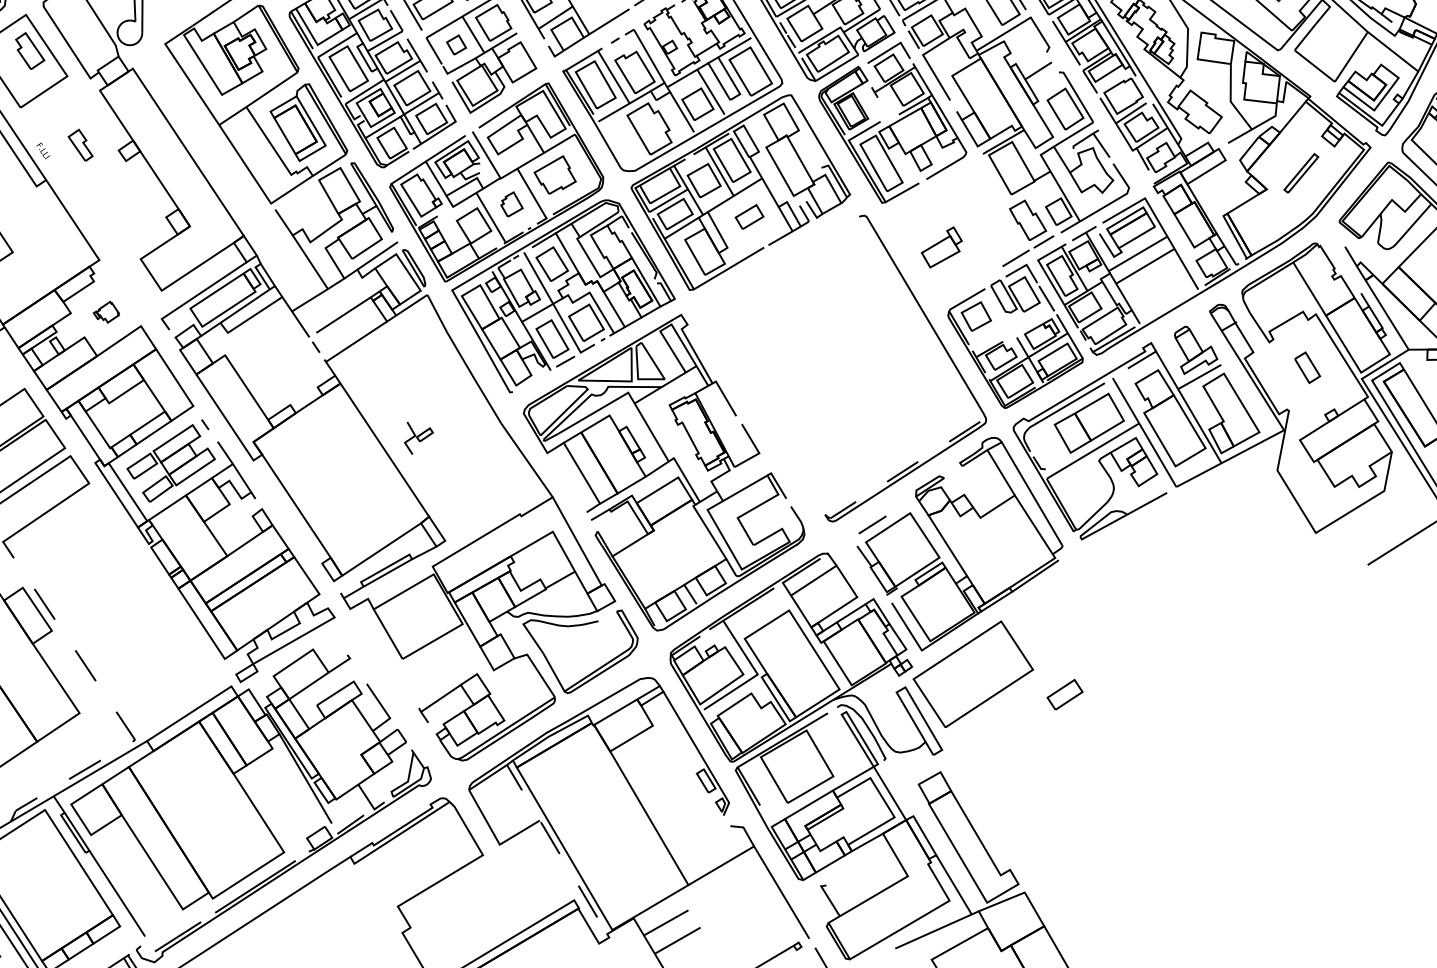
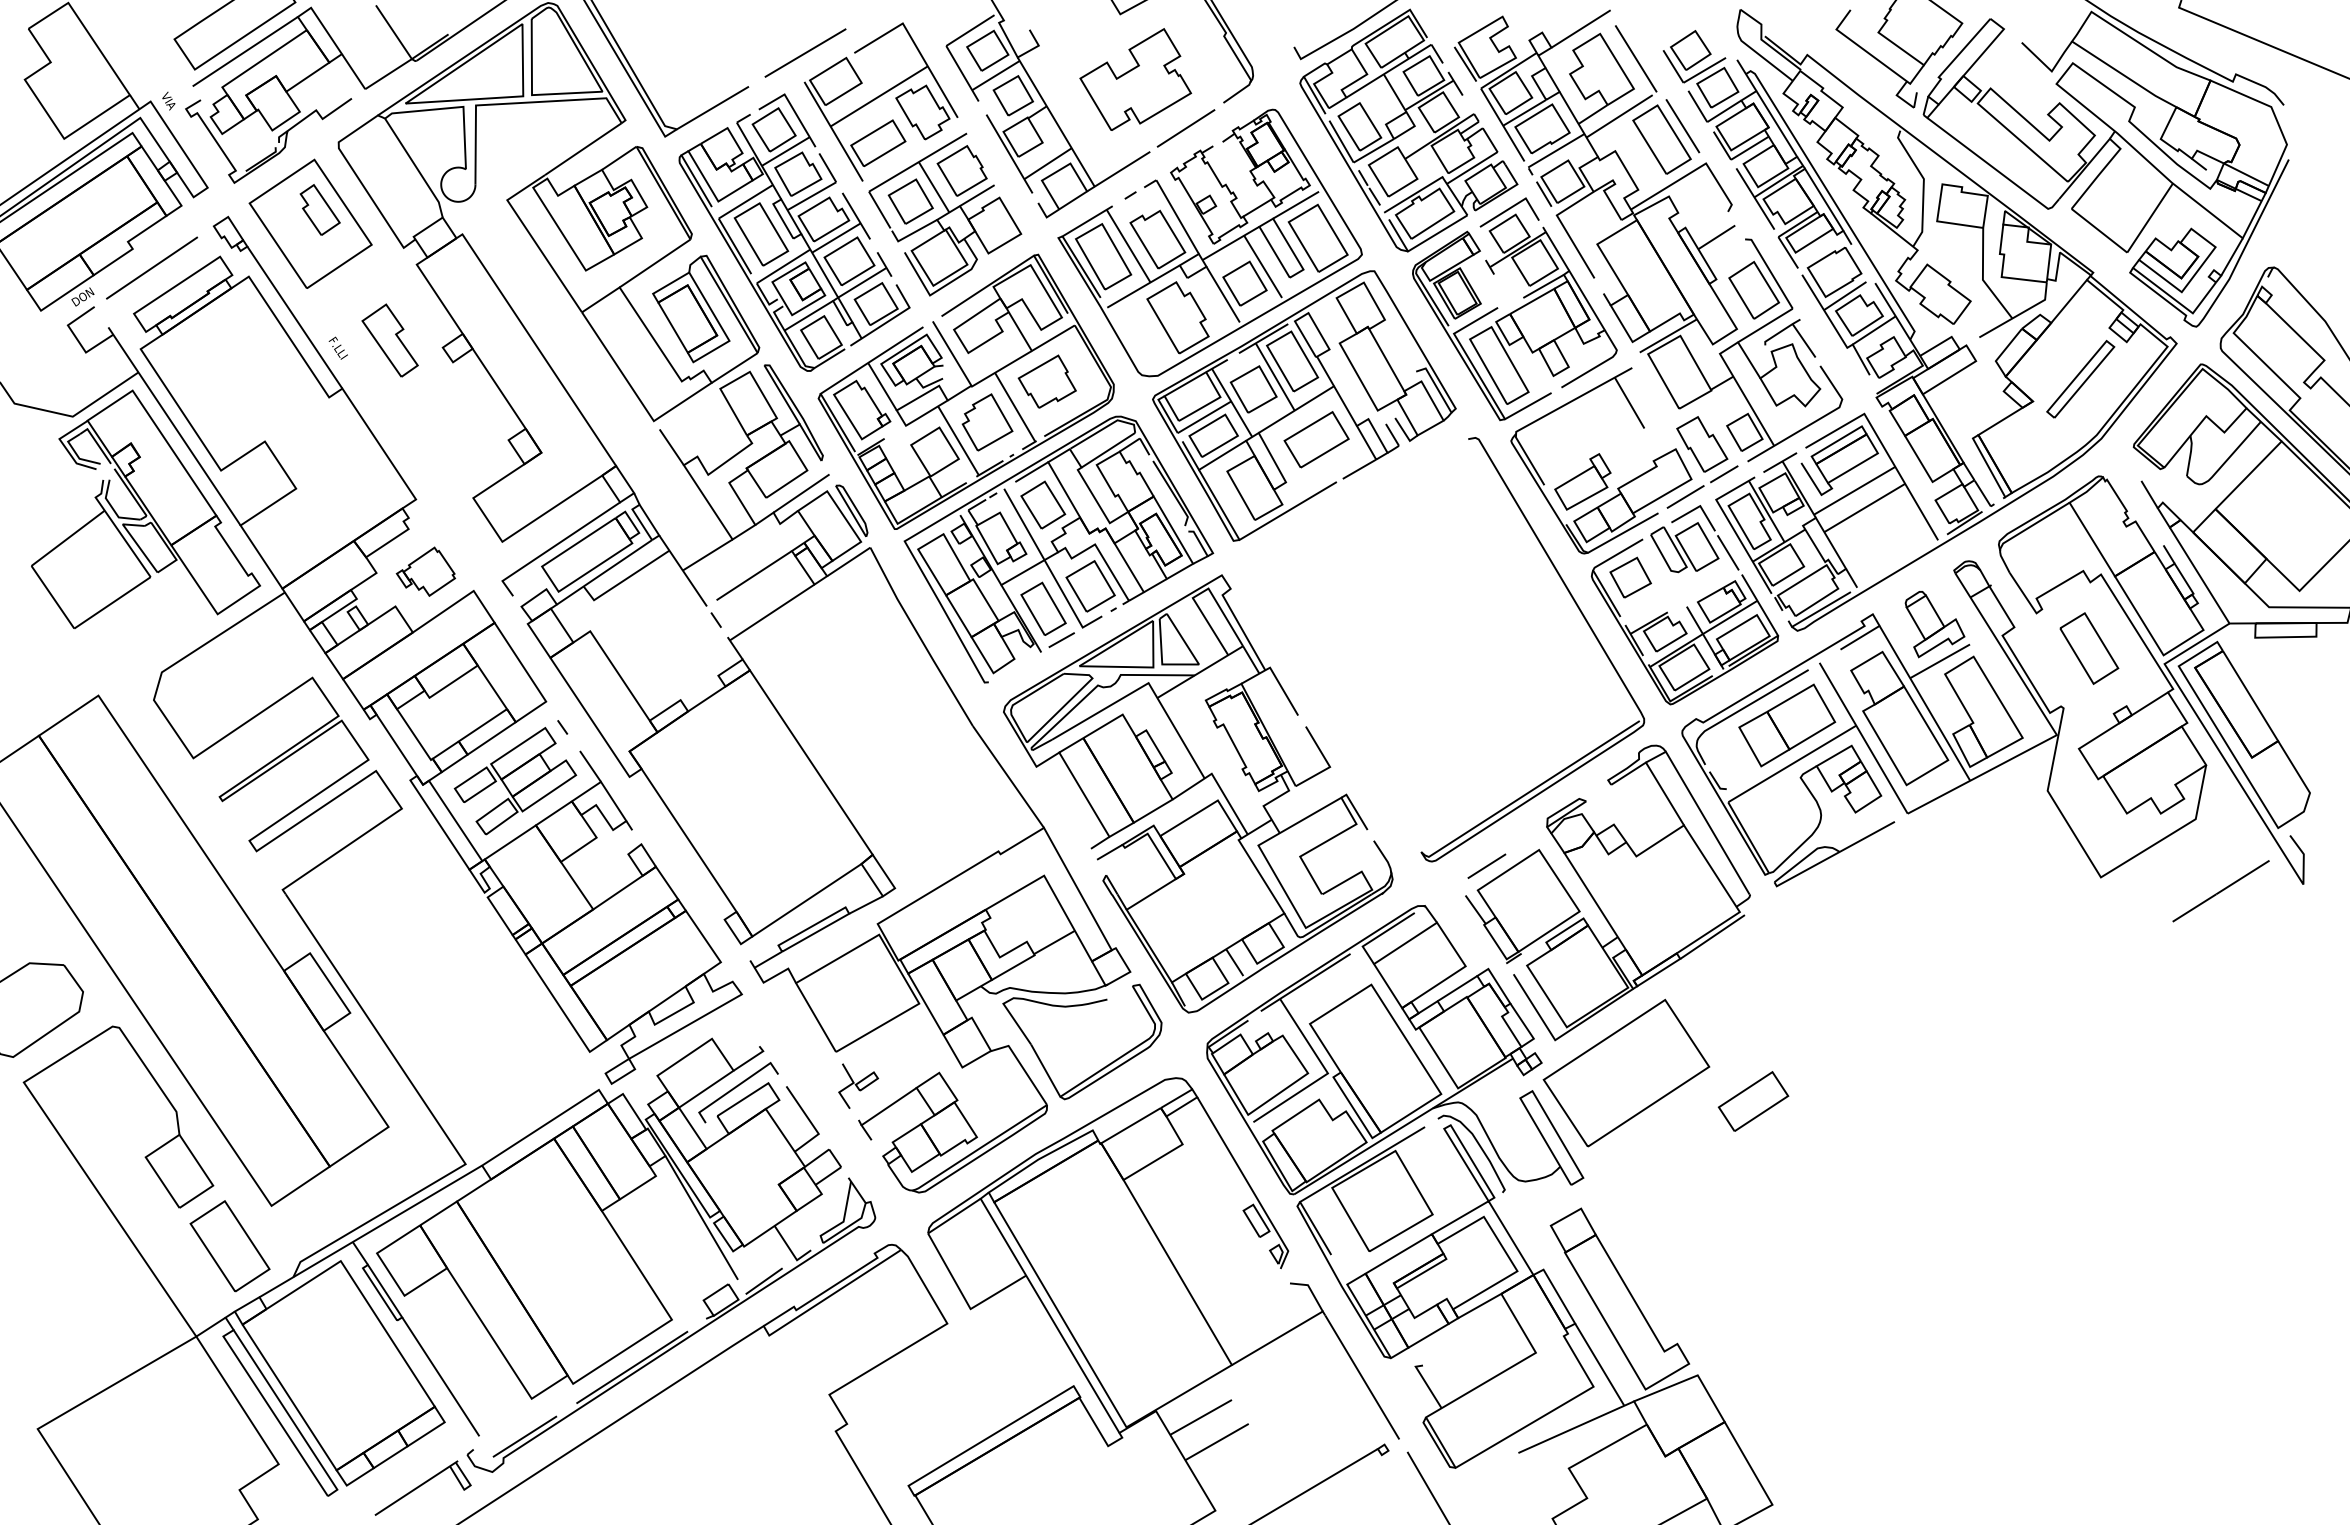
part: (456, 45) -> (910, 201), size x1.67
part: (80, 145) -> (389, 340), size x1.67
part: (1301, 173) -> (2080, 379), size x1.43
part: (511, 204) -> (987, 422), size x1.67
part: (749, 216) -> (1316, 439), size x1.67
part: (968, 250) -> (1619, 486), added
part: (106, 312) -> (425, 571), size x1.67
part: (1307, 367) -> (2089, 648), size x1.67
part: (418, 437) -> (858, 1085), moved
line: (902, 471) -> (1528, 792), dashed -> solid
line: (330, 685) -> (735, 1088), added
part: (1065, 694) -> (1753, 1101), size x1.43
line: (112, 705) -> (434, 1116), dashed -> solid
line: (555, 846) -> (1047, 1311), dashed -> solid

